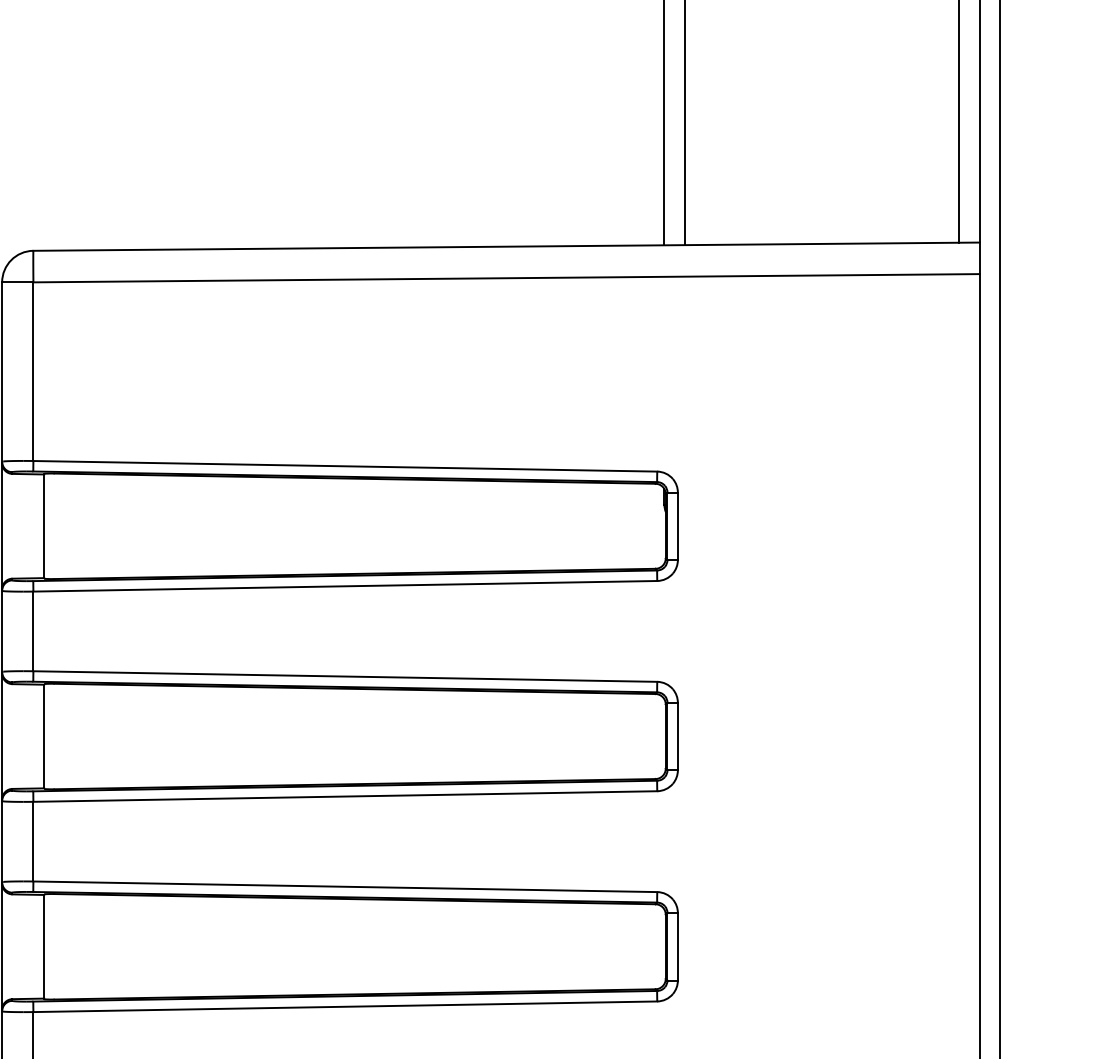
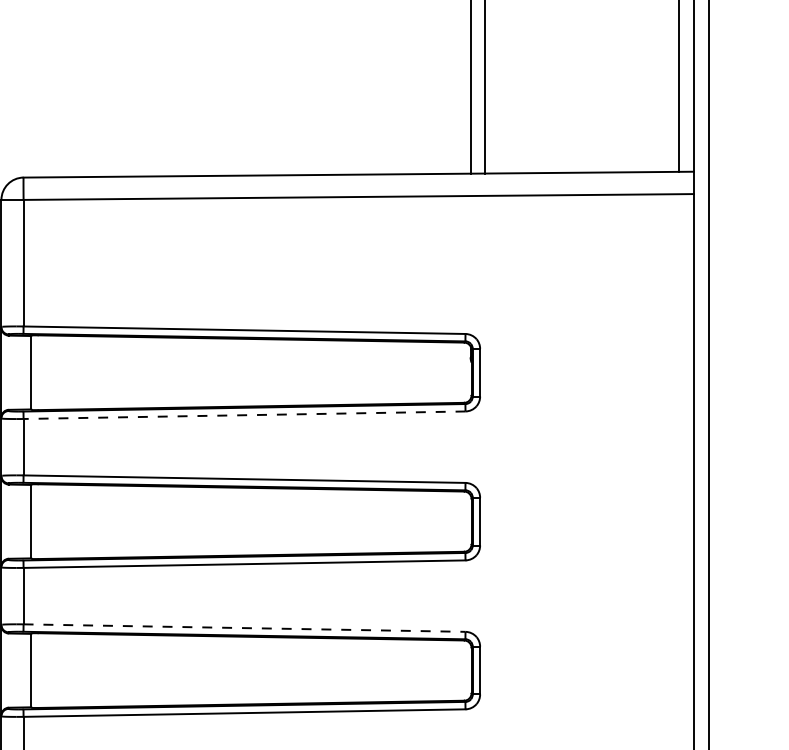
line: (345, 586) -> (244, 415), solid -> dashed
line: (345, 886) -> (244, 627), solid -> dashed

